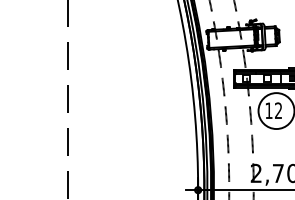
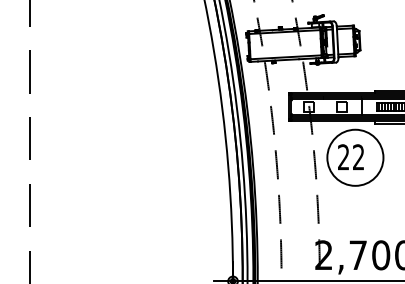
text: (268, 110) -> (342, 156), 12 -> 22

